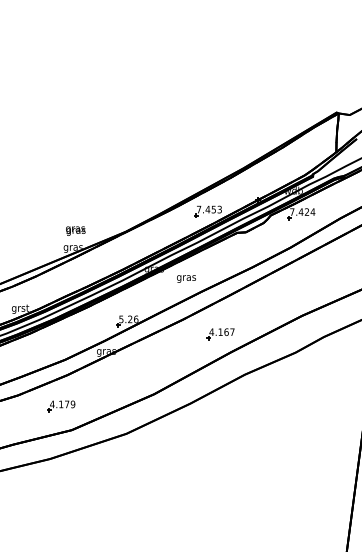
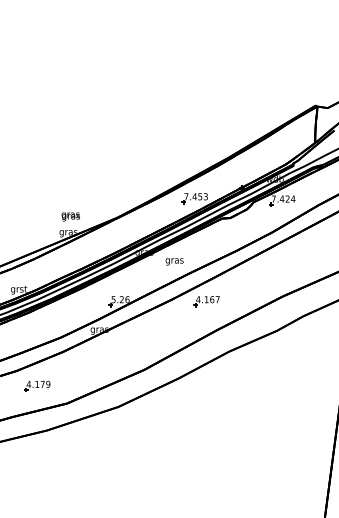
part: (220, 334) -> (206, 301), moved
part: (61, 405) -> (37, 385), moved

